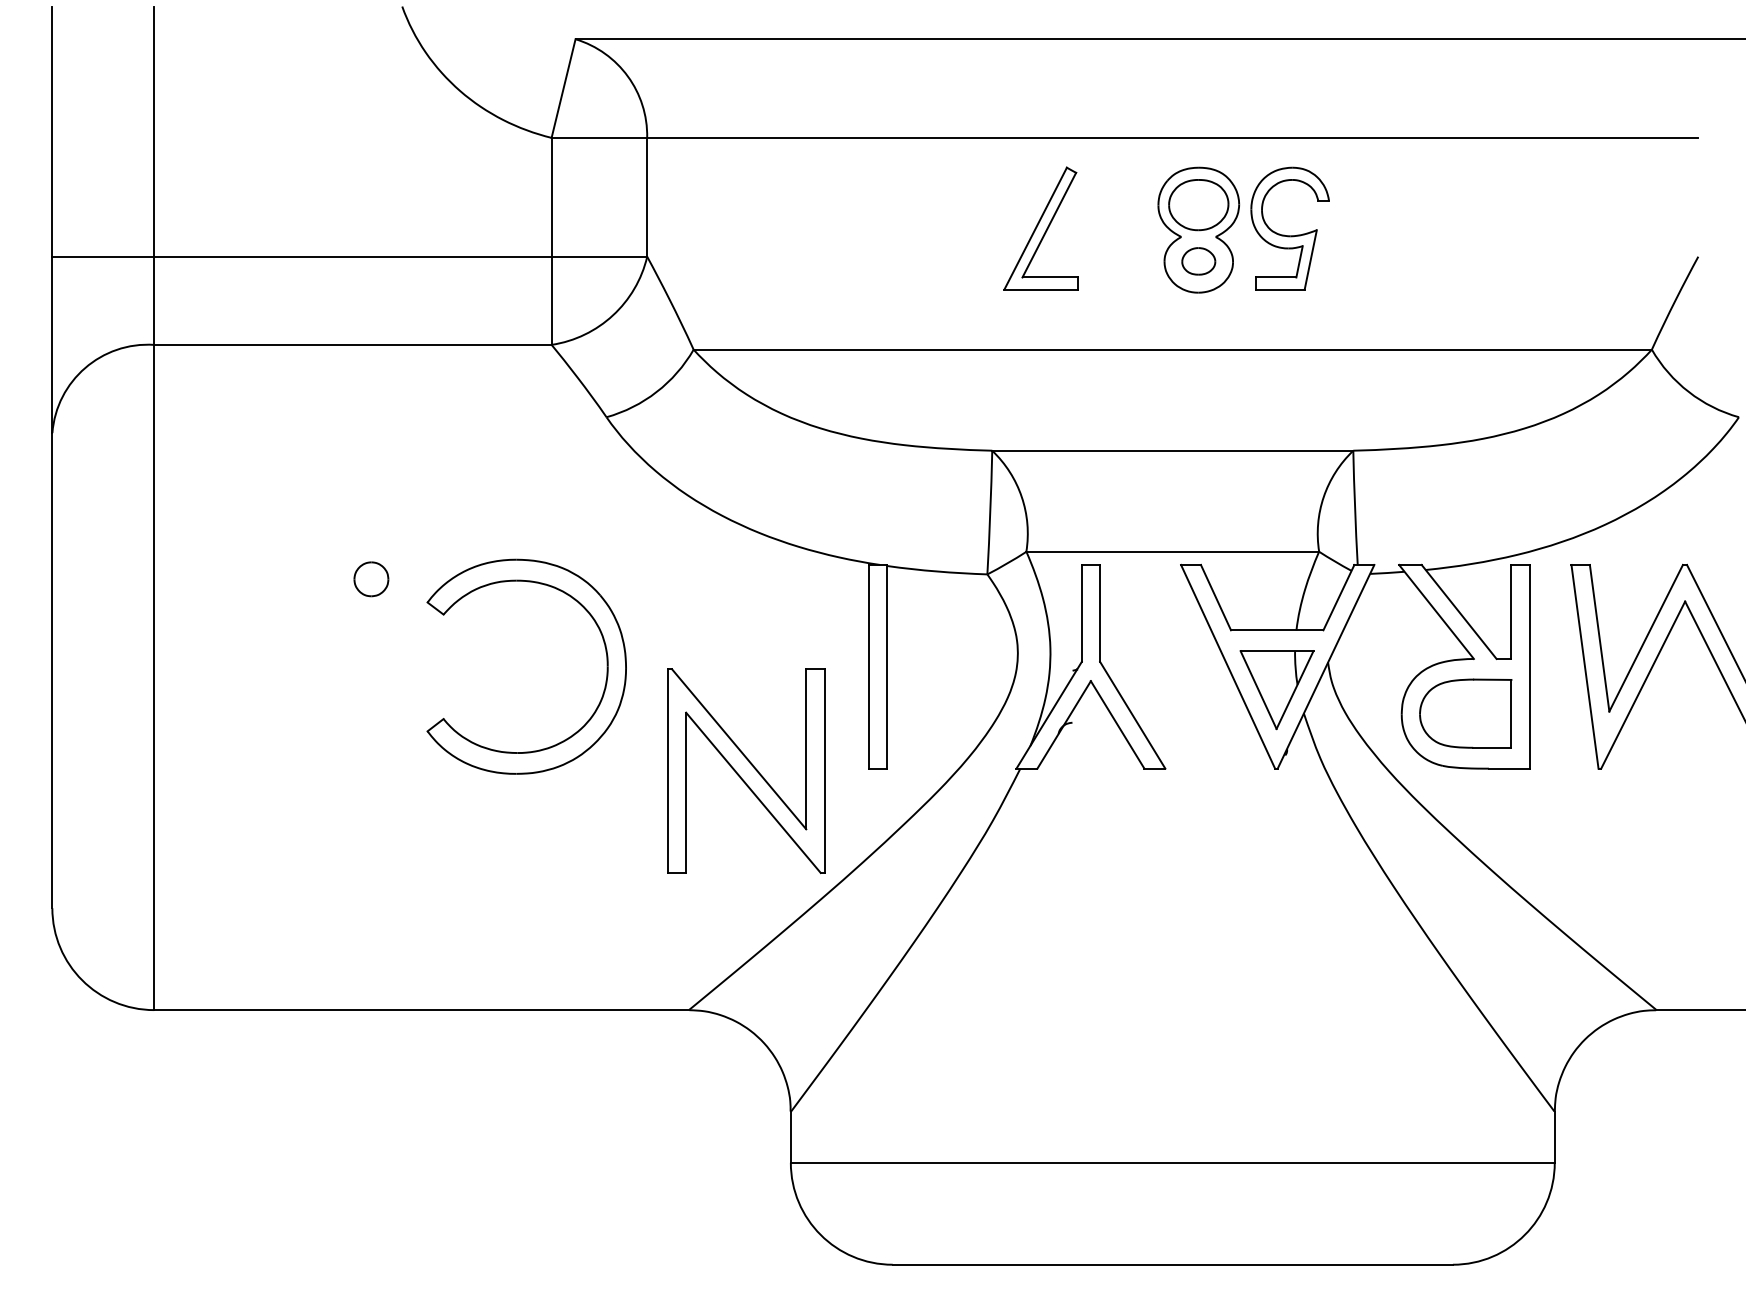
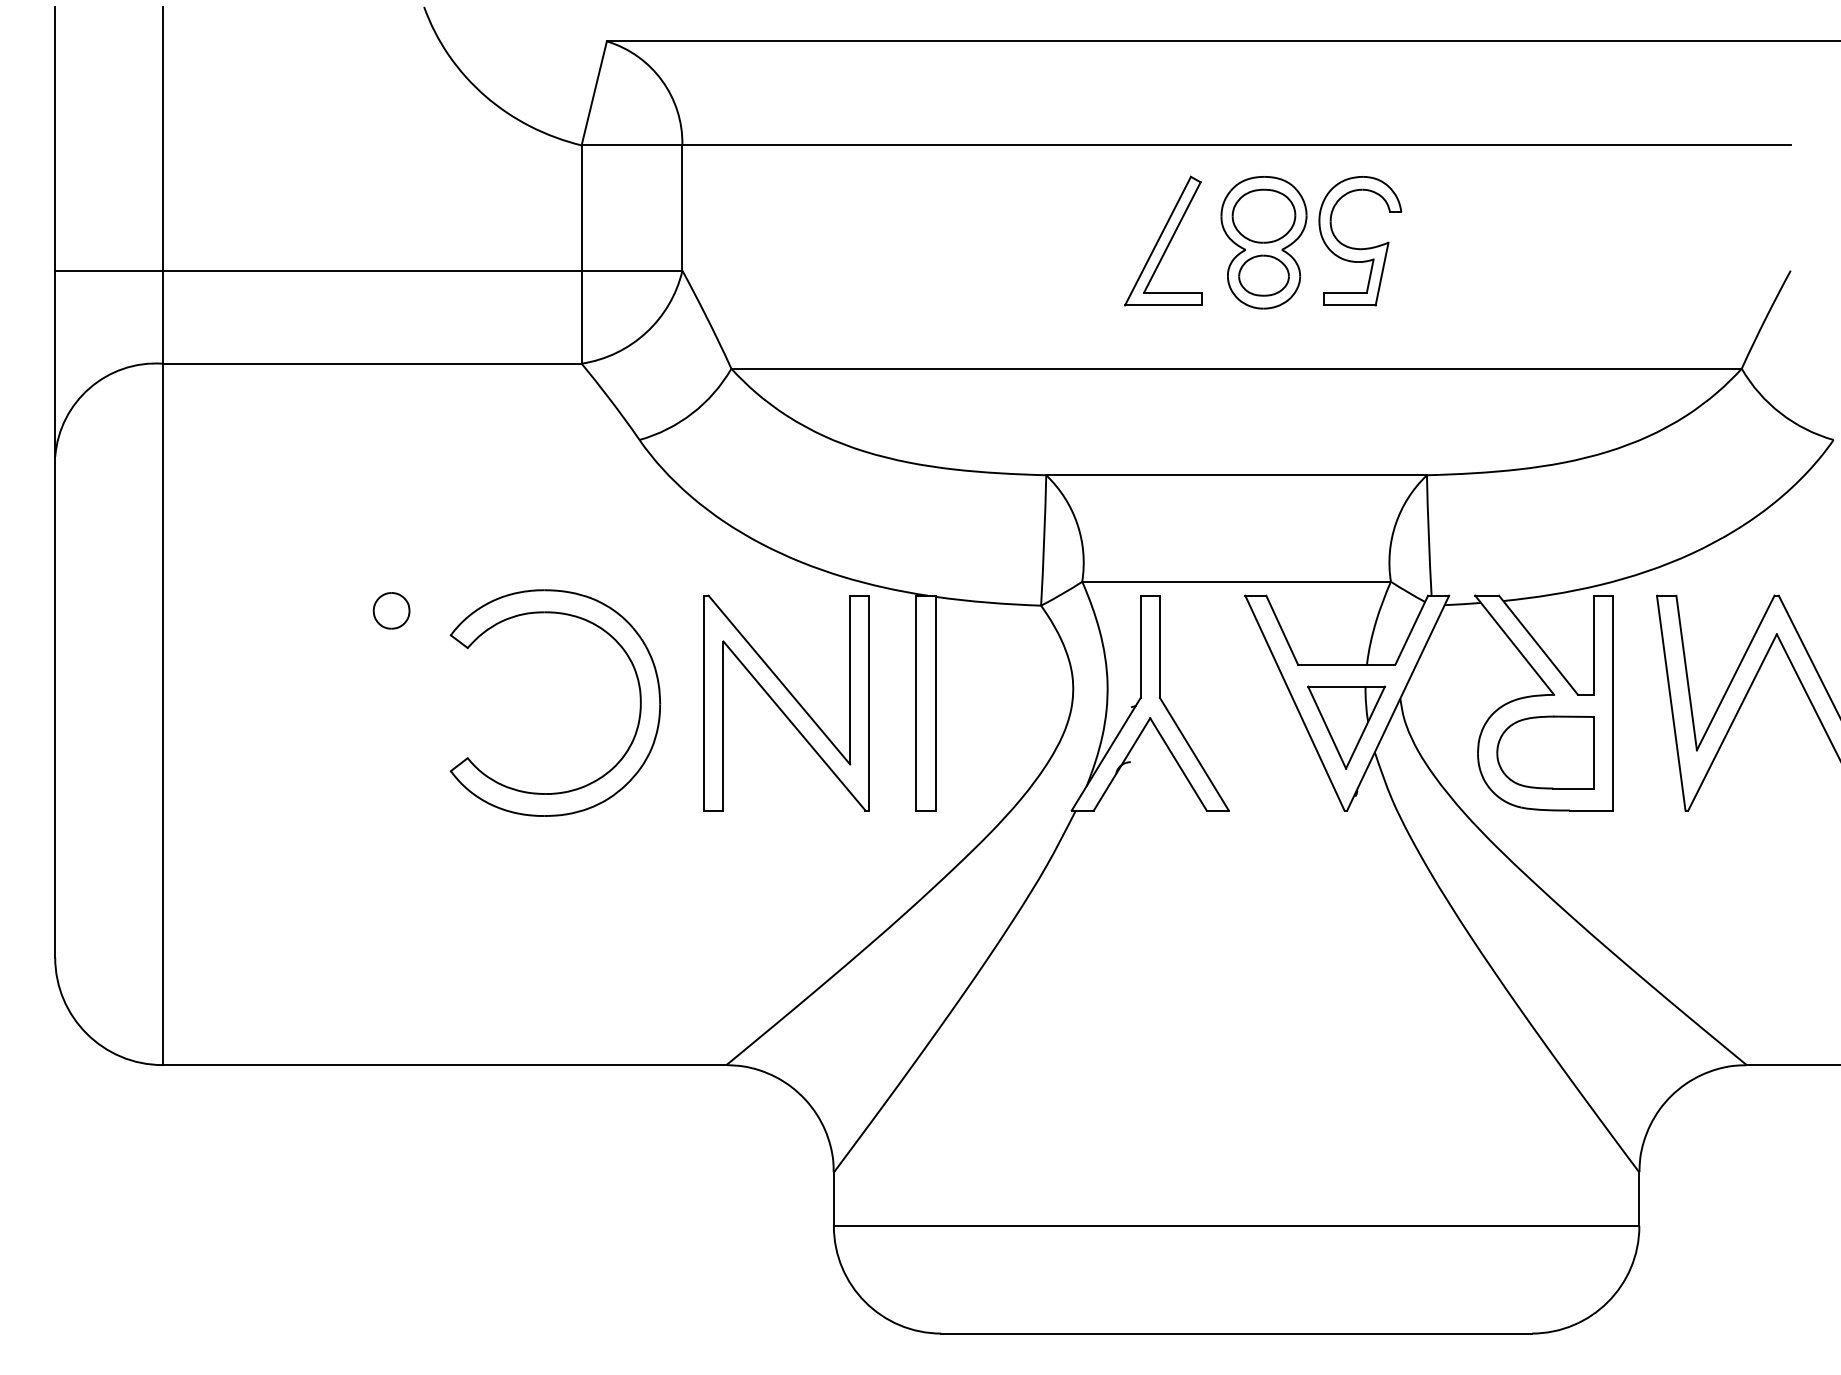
part: (1040, 228) -> (1163, 240), moved
part: (1198, 261) -> (1263, 275), size x1.43
part: (745, 770) -> (786, 702), moved

